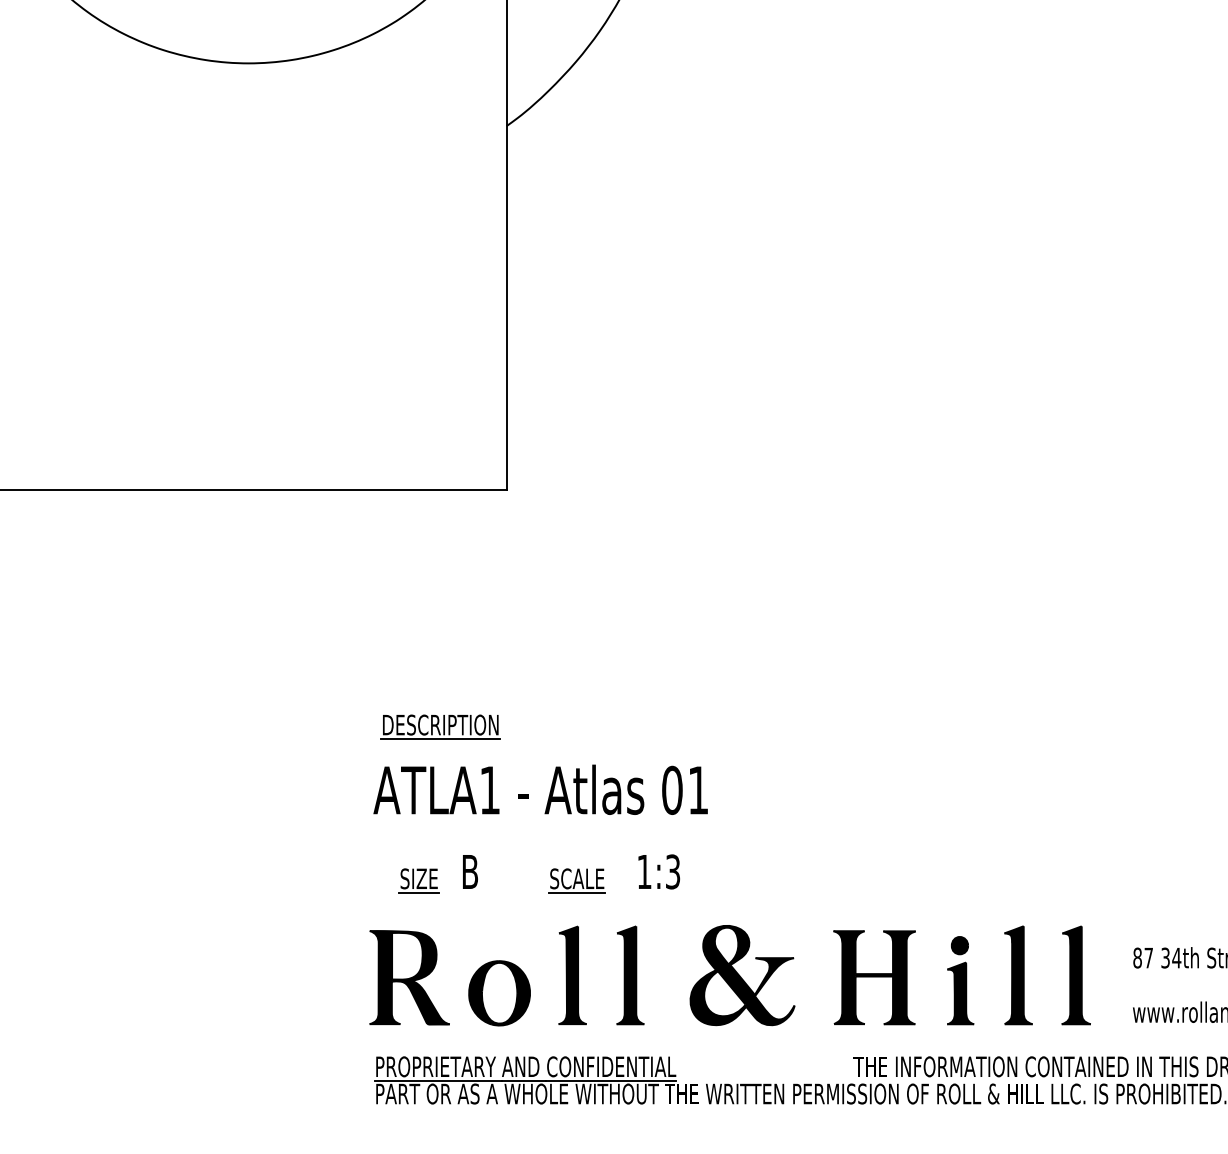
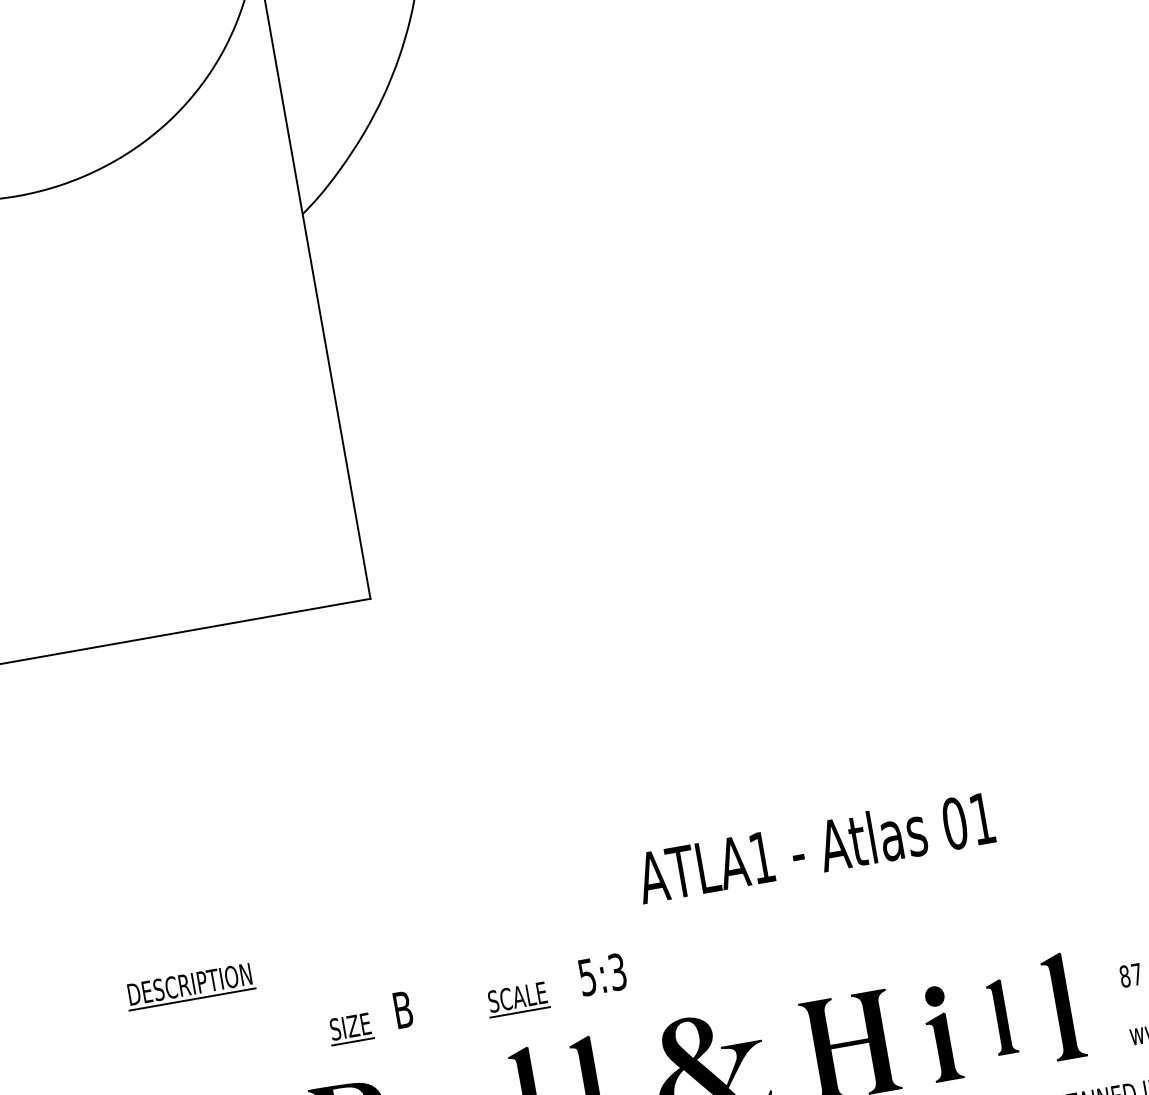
part: (440, 726) -> (189, 985), moved
text: (540, 789) -> (815, 847), moved
text: (644, 872) -> (587, 977), 1:3 -> 5:3
part: (1018, 975) -> (1002, 1017), size x0.7

